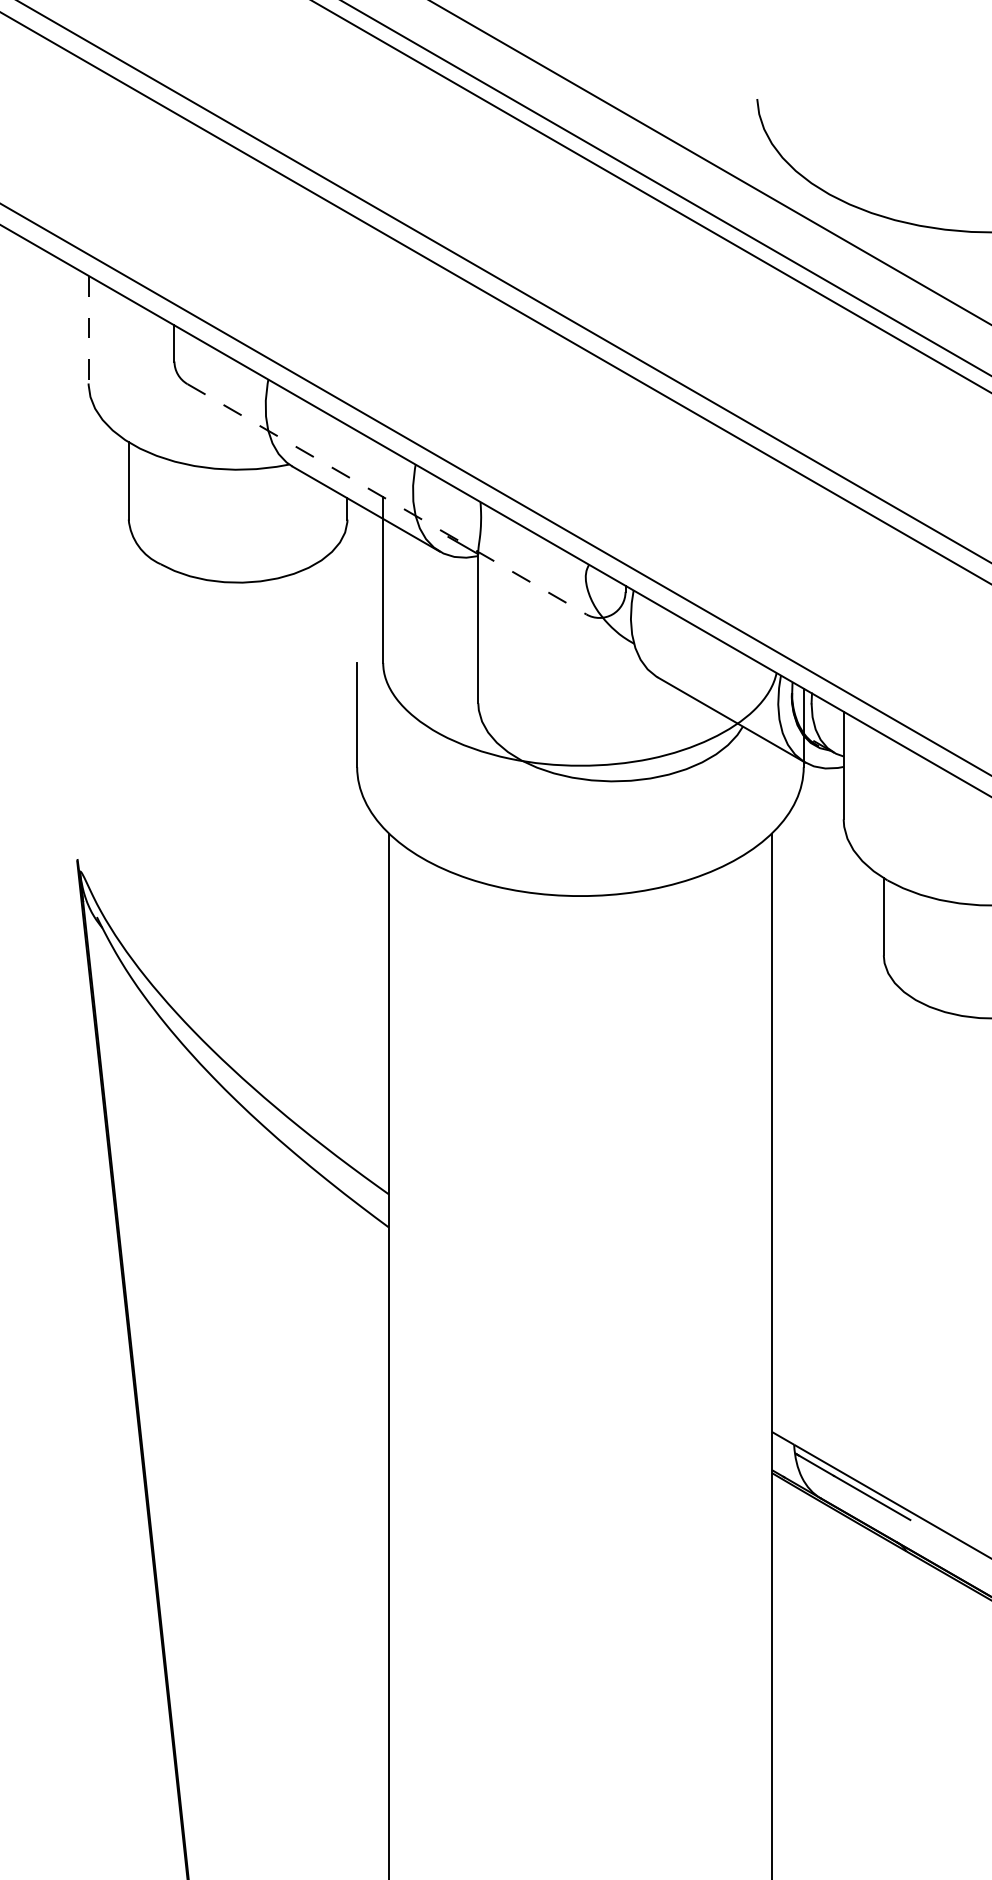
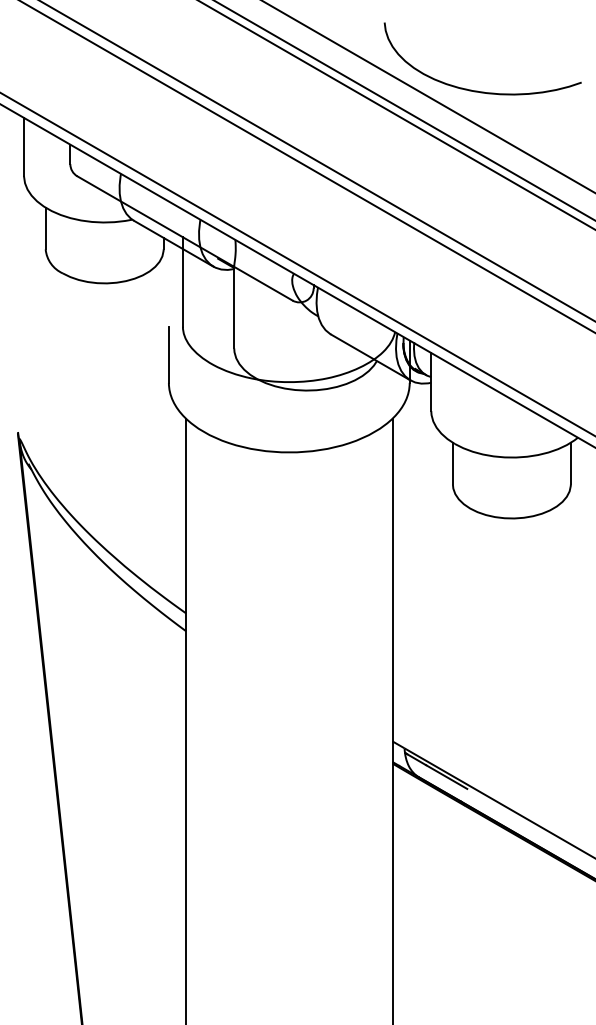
line: (89, 330) -> (24, 147), dashed -> solid
line: (387, 499) -> (185, 238), dashed -> solid

